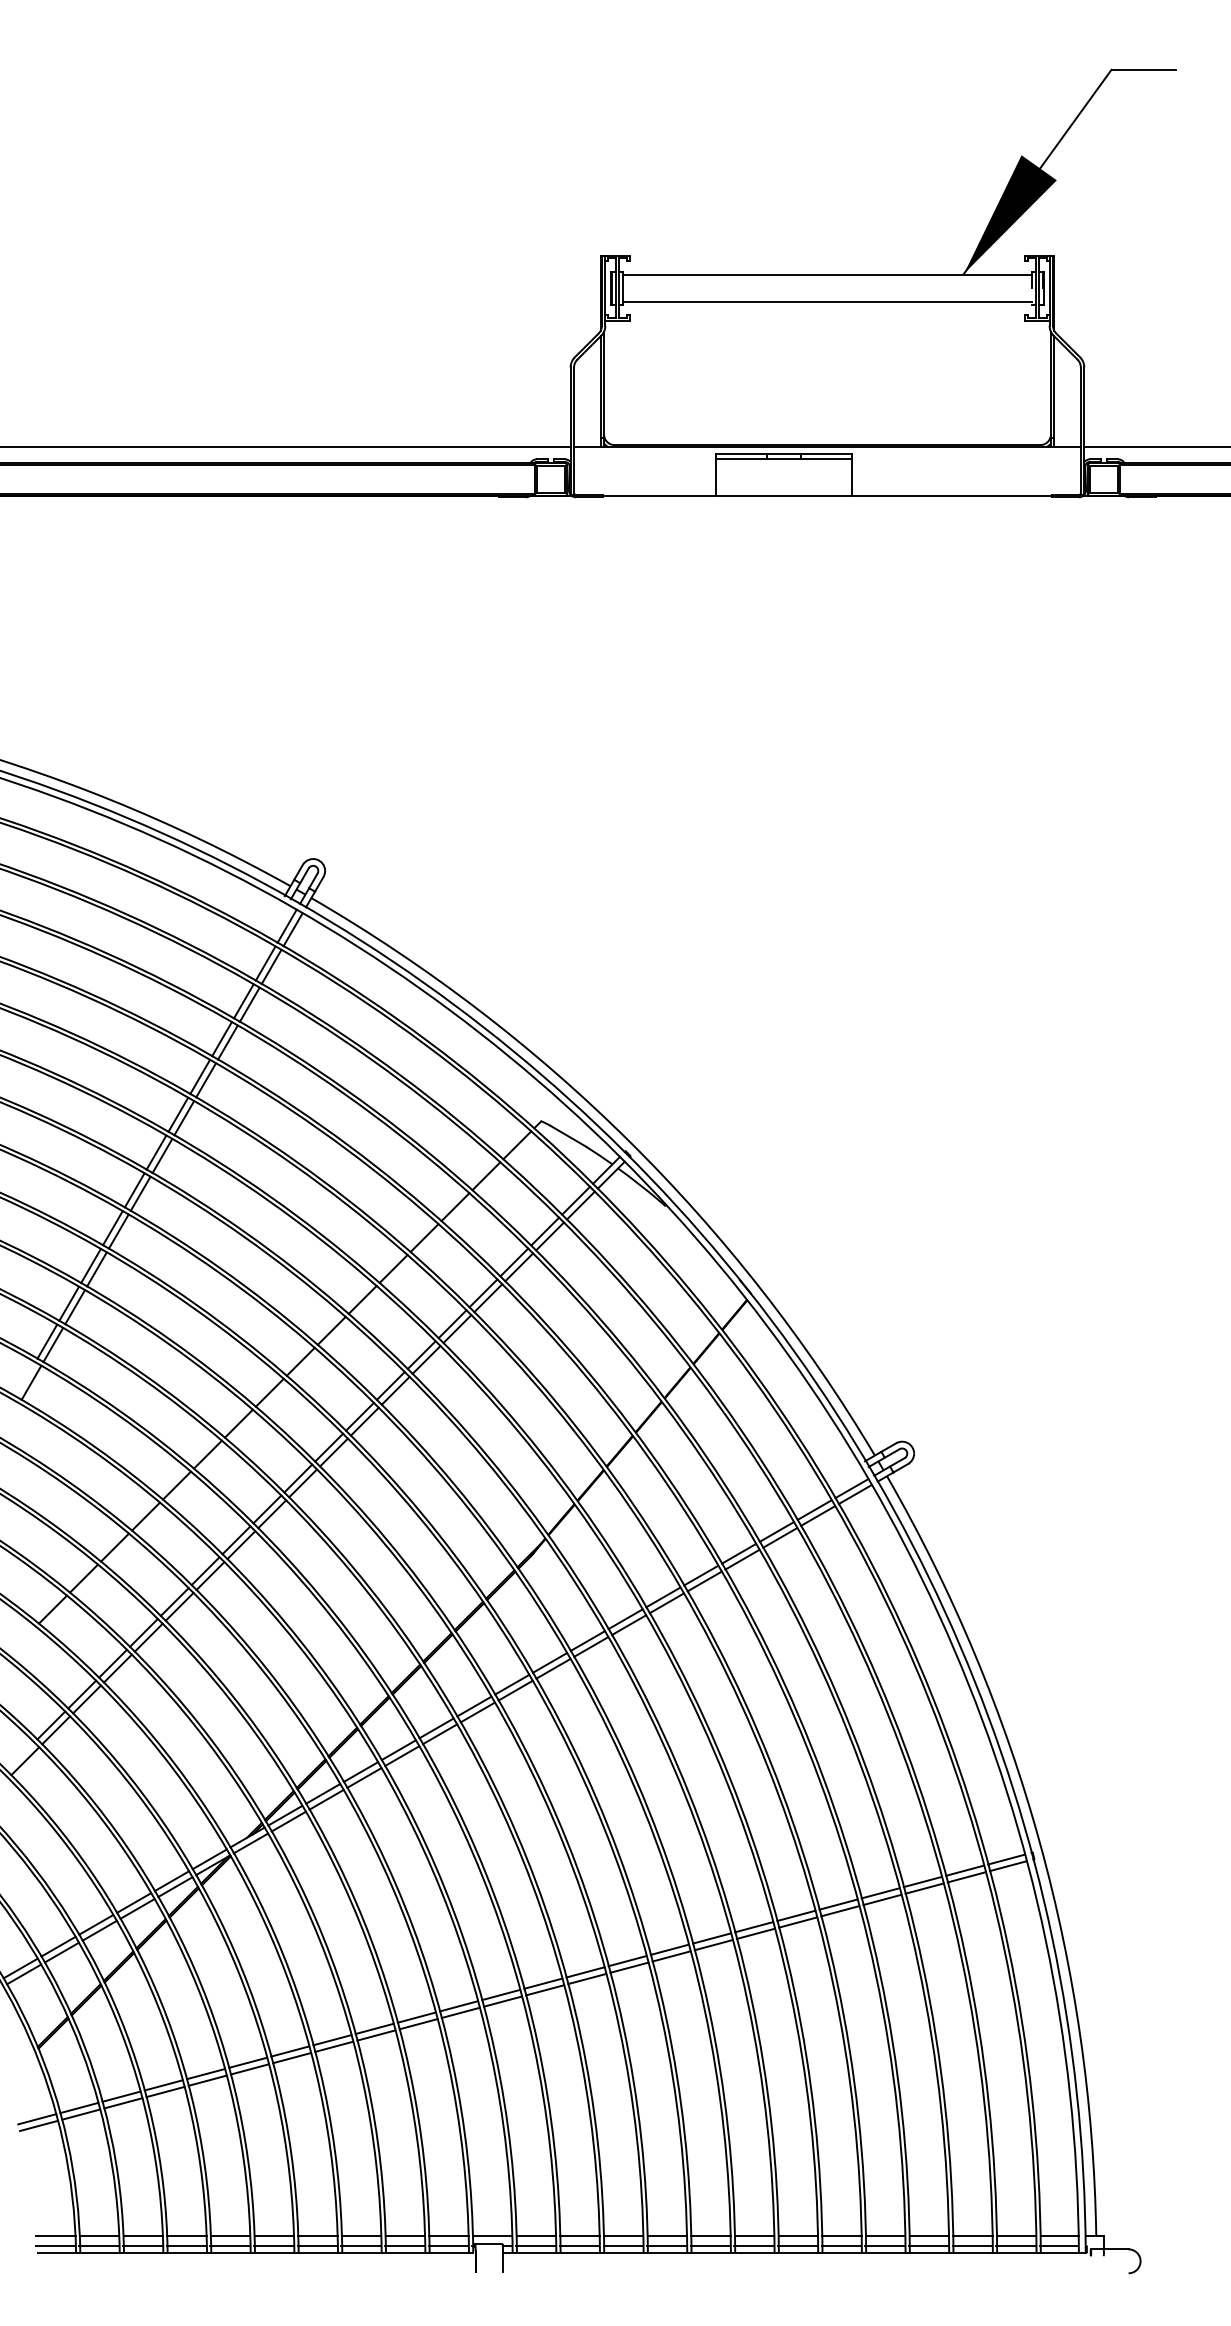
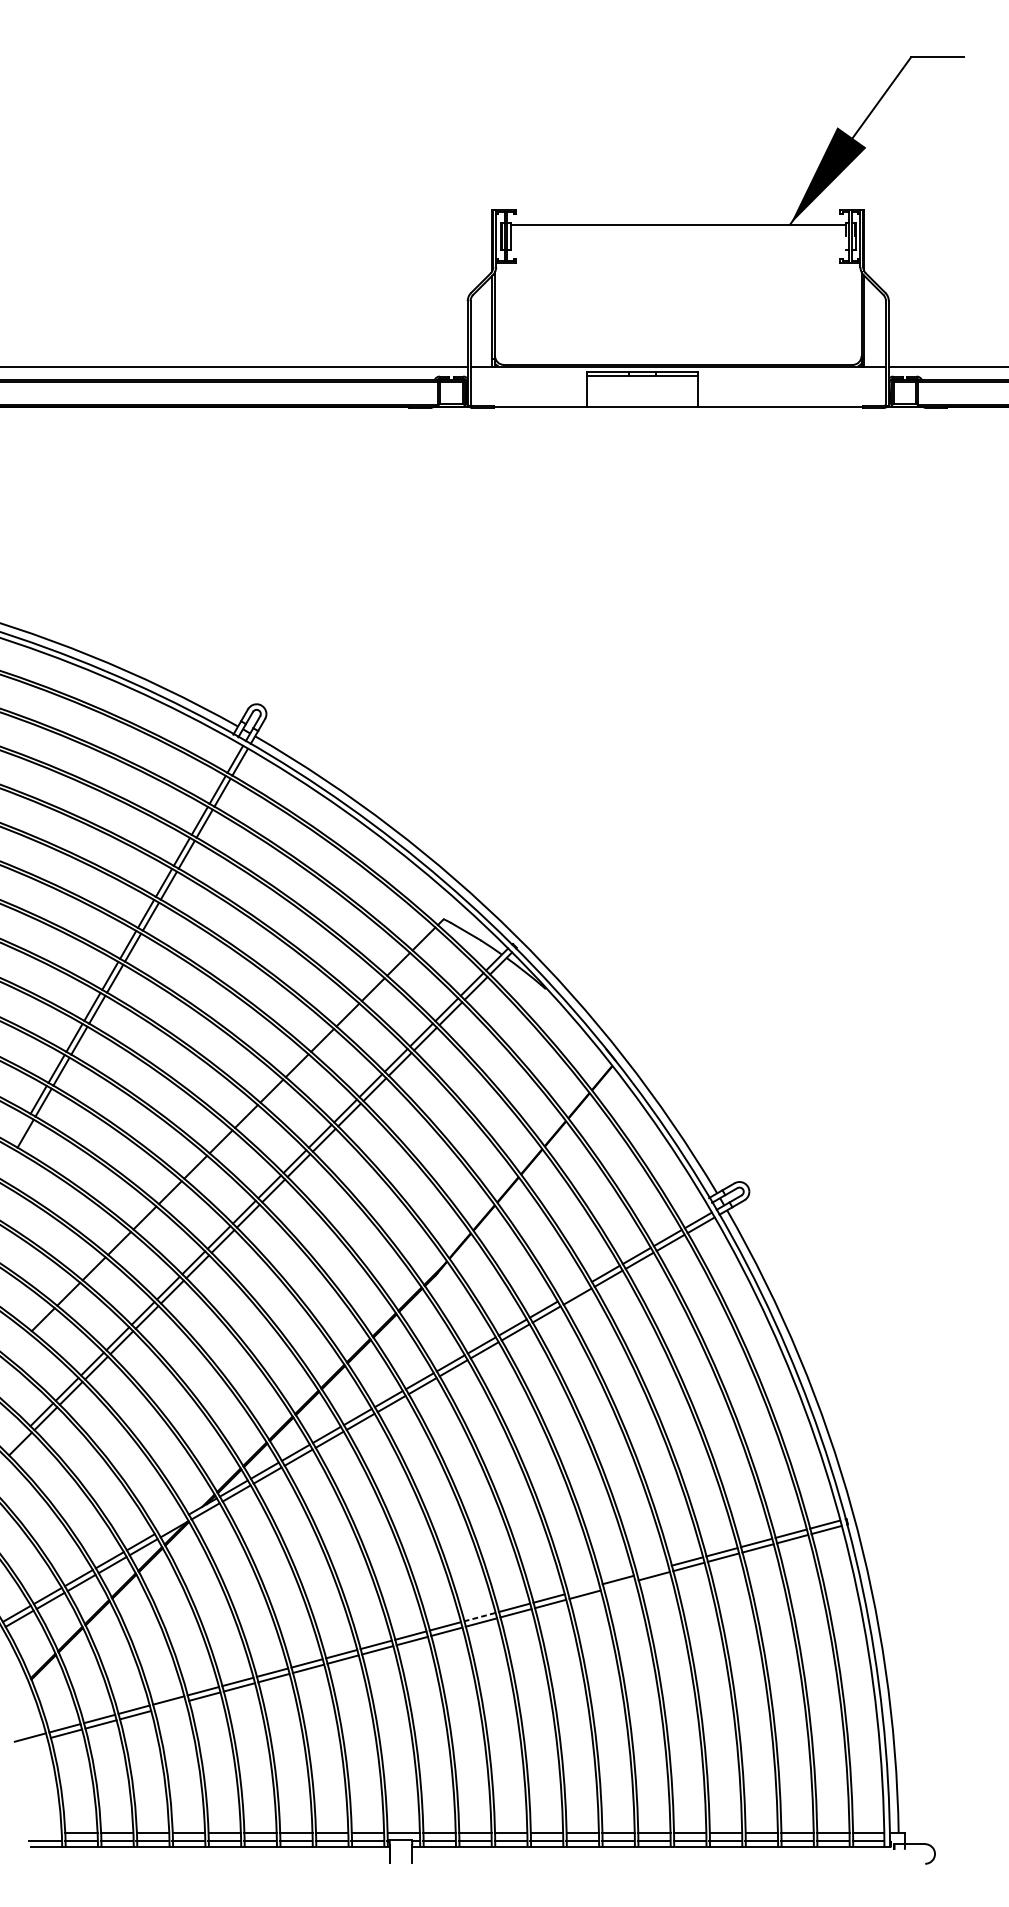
line: (827, 301) -> (678, 247), removed
line: (701, 1575) -> (575, 1291), removed
line: (209, 1859) -> (171, 1524), removed
line: (796, 1915) -> (652, 1570), removed
line: (755, 1933) -> (619, 1585), removed
line: (711, 1938) -> (583, 1589), removed
line: (585, 1972) -> (479, 1617), solid -> dashed
line: (207, 2080) -> (169, 1705), removed
line: (39, 2125) -> (32, 1742), removed
line: (55, 2235) -> (45, 1832), removed

